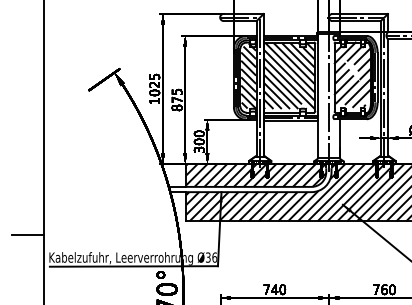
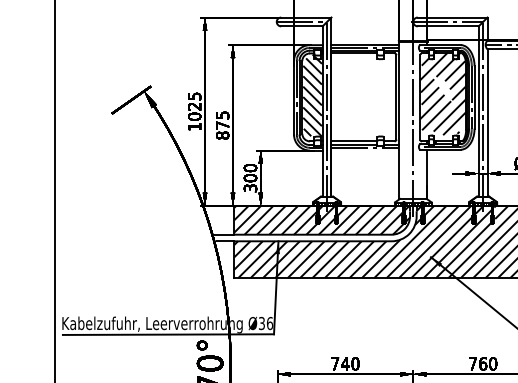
hatch: (289, 76) -> (363, 95), removed
line: (290, 120) -> (365, 151), removed
line: (27, 235) -> (34, 295), removed

